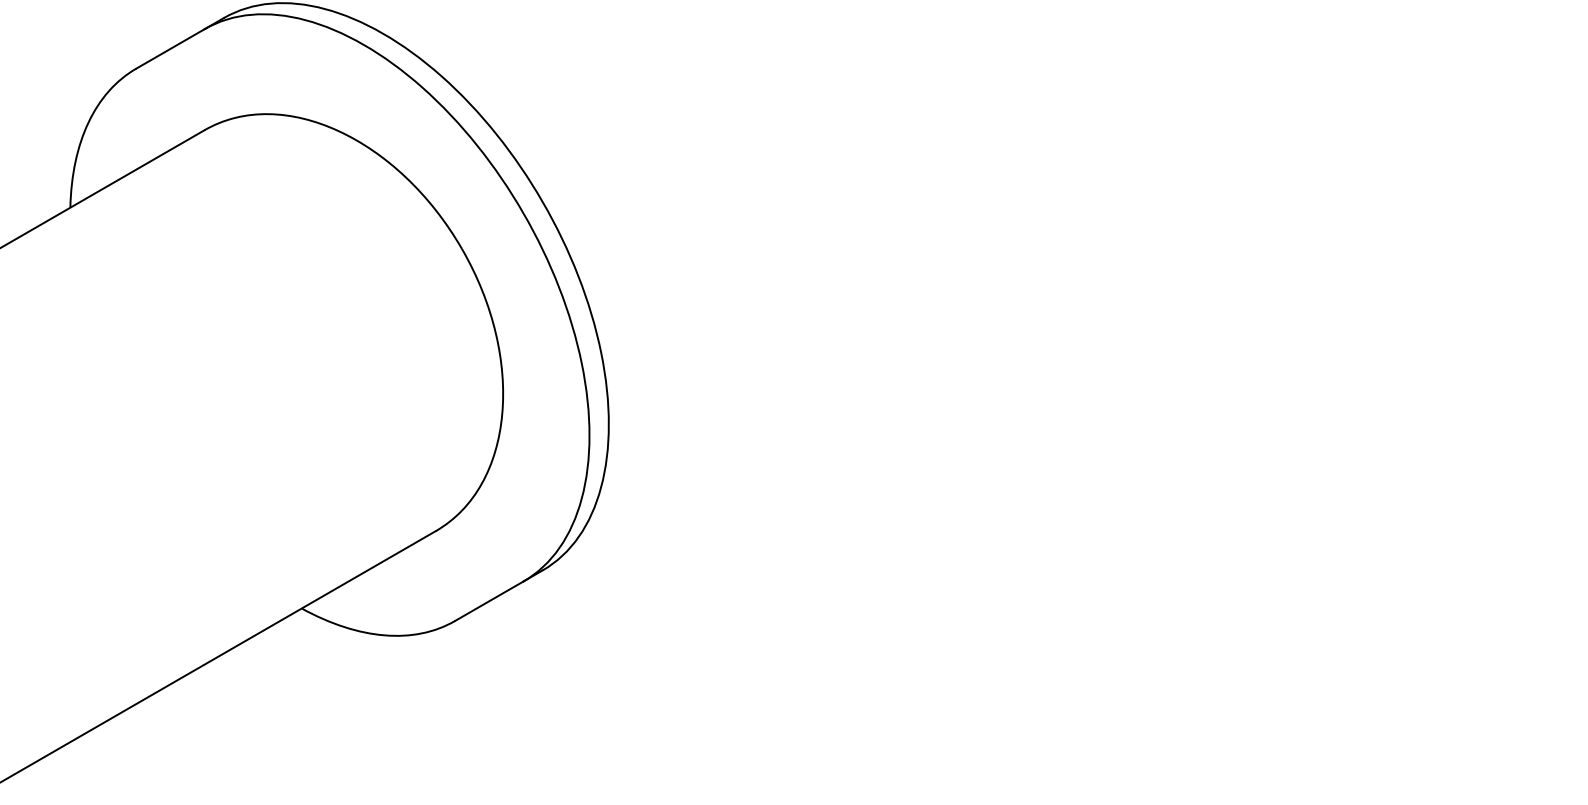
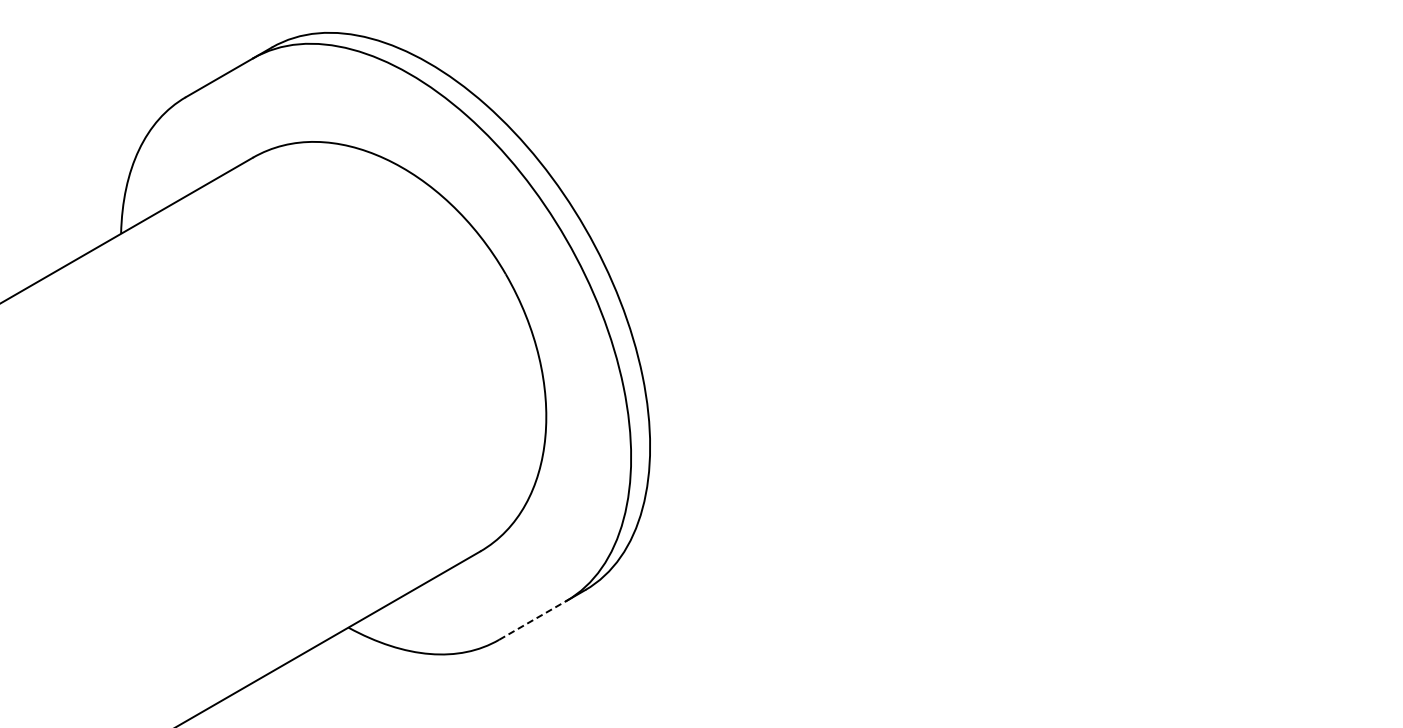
line: (489, 600) -> (532, 619), solid -> dashed

